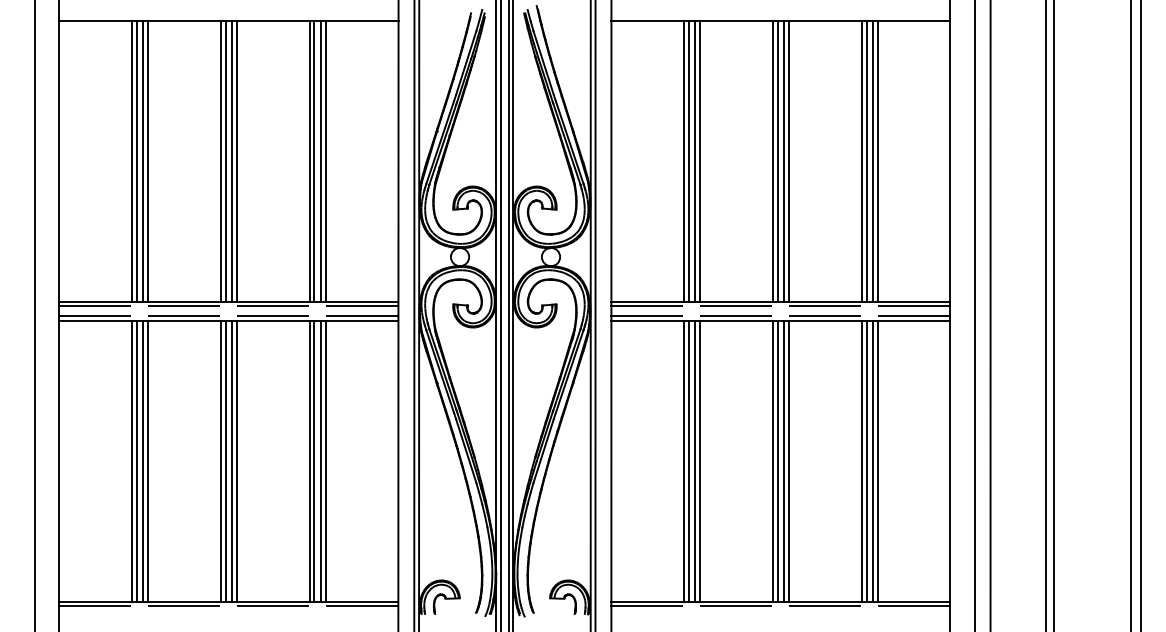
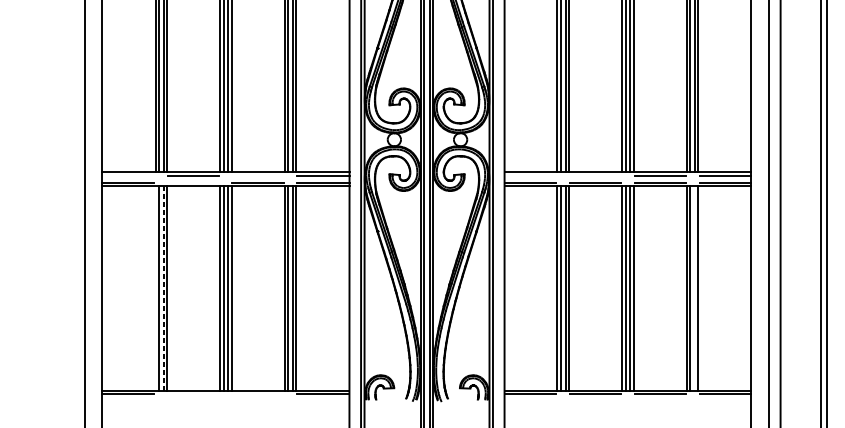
line: (93, 306) -> (127, 175), removed
line: (272, 306) -> (257, 175), removed
line: (646, 306) -> (530, 175), removed
line: (736, 306) -> (595, 175), removed
line: (183, 315) -> (193, 182), removed
line: (132, 460) -> (155, 287), removed
line: (872, 460) -> (694, 287), removed
line: (143, 461) -> (163, 288), solid -> dashed
line: (183, 606) -> (193, 394), removed
line: (272, 606) -> (257, 394), removed

